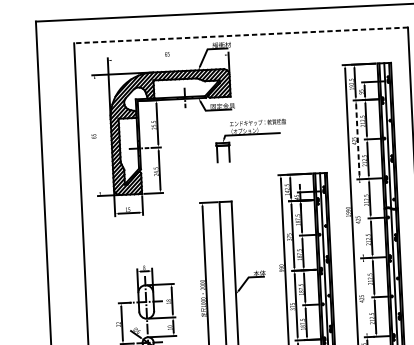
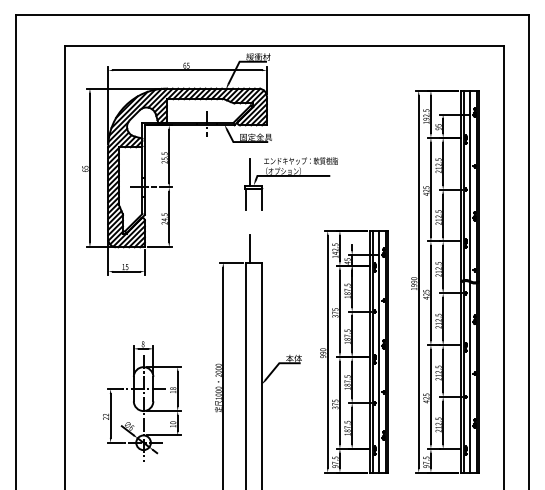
line: (240, 35) -> (283, 45), dashed -> solid
line: (168, 57) -> (187, 70), added
line: (219, 132) -> (249, 171), added
line: (97, 135) -> (89, 167), added
line: (357, 139) -> (430, 189), dashed -> solid
line: (221, 191) -> (249, 248), added
line: (361, 218) -> (430, 293), added
line: (364, 297) -> (430, 396), added

